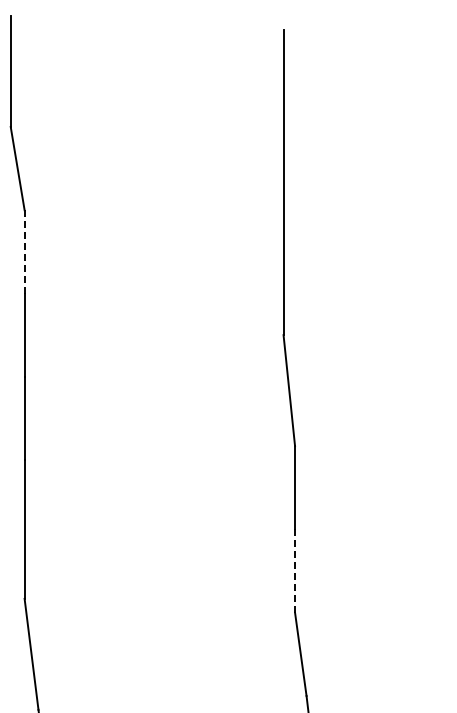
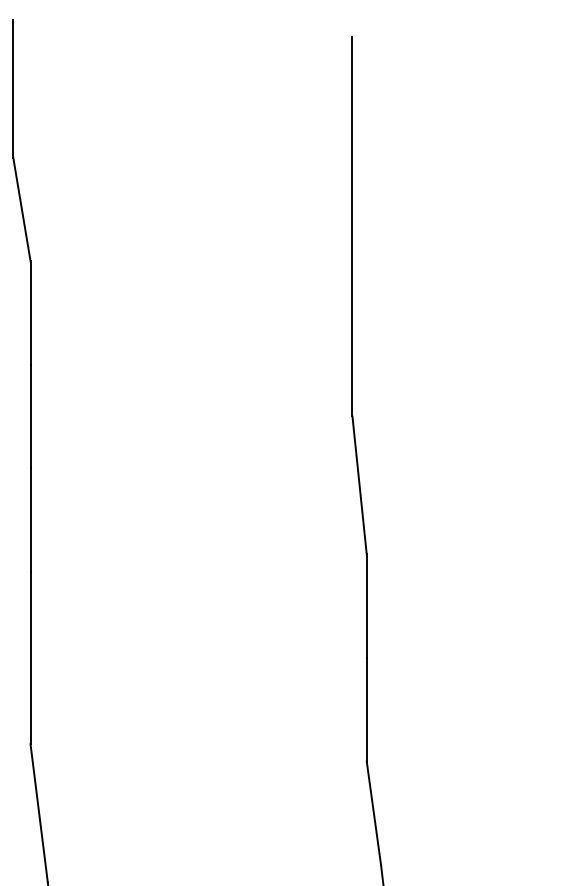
line: (24, 251) -> (30, 312), dashed -> solid
line: (295, 571) -> (367, 710), dashed -> solid

